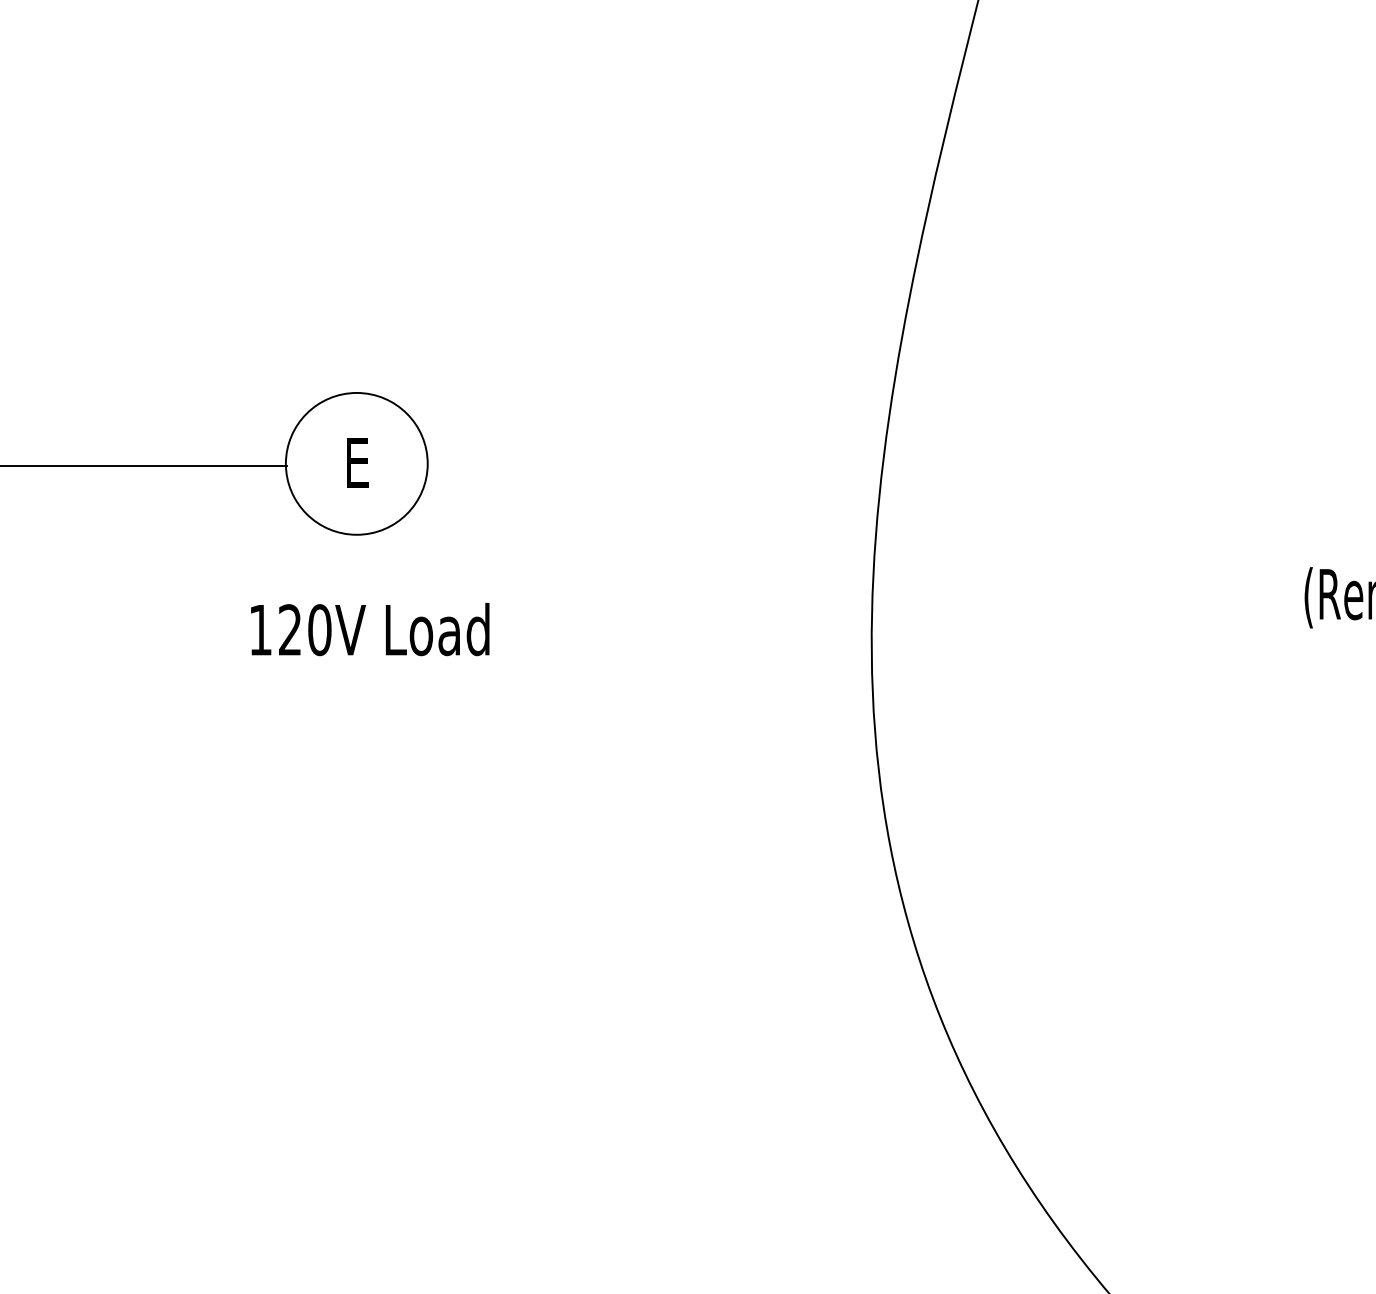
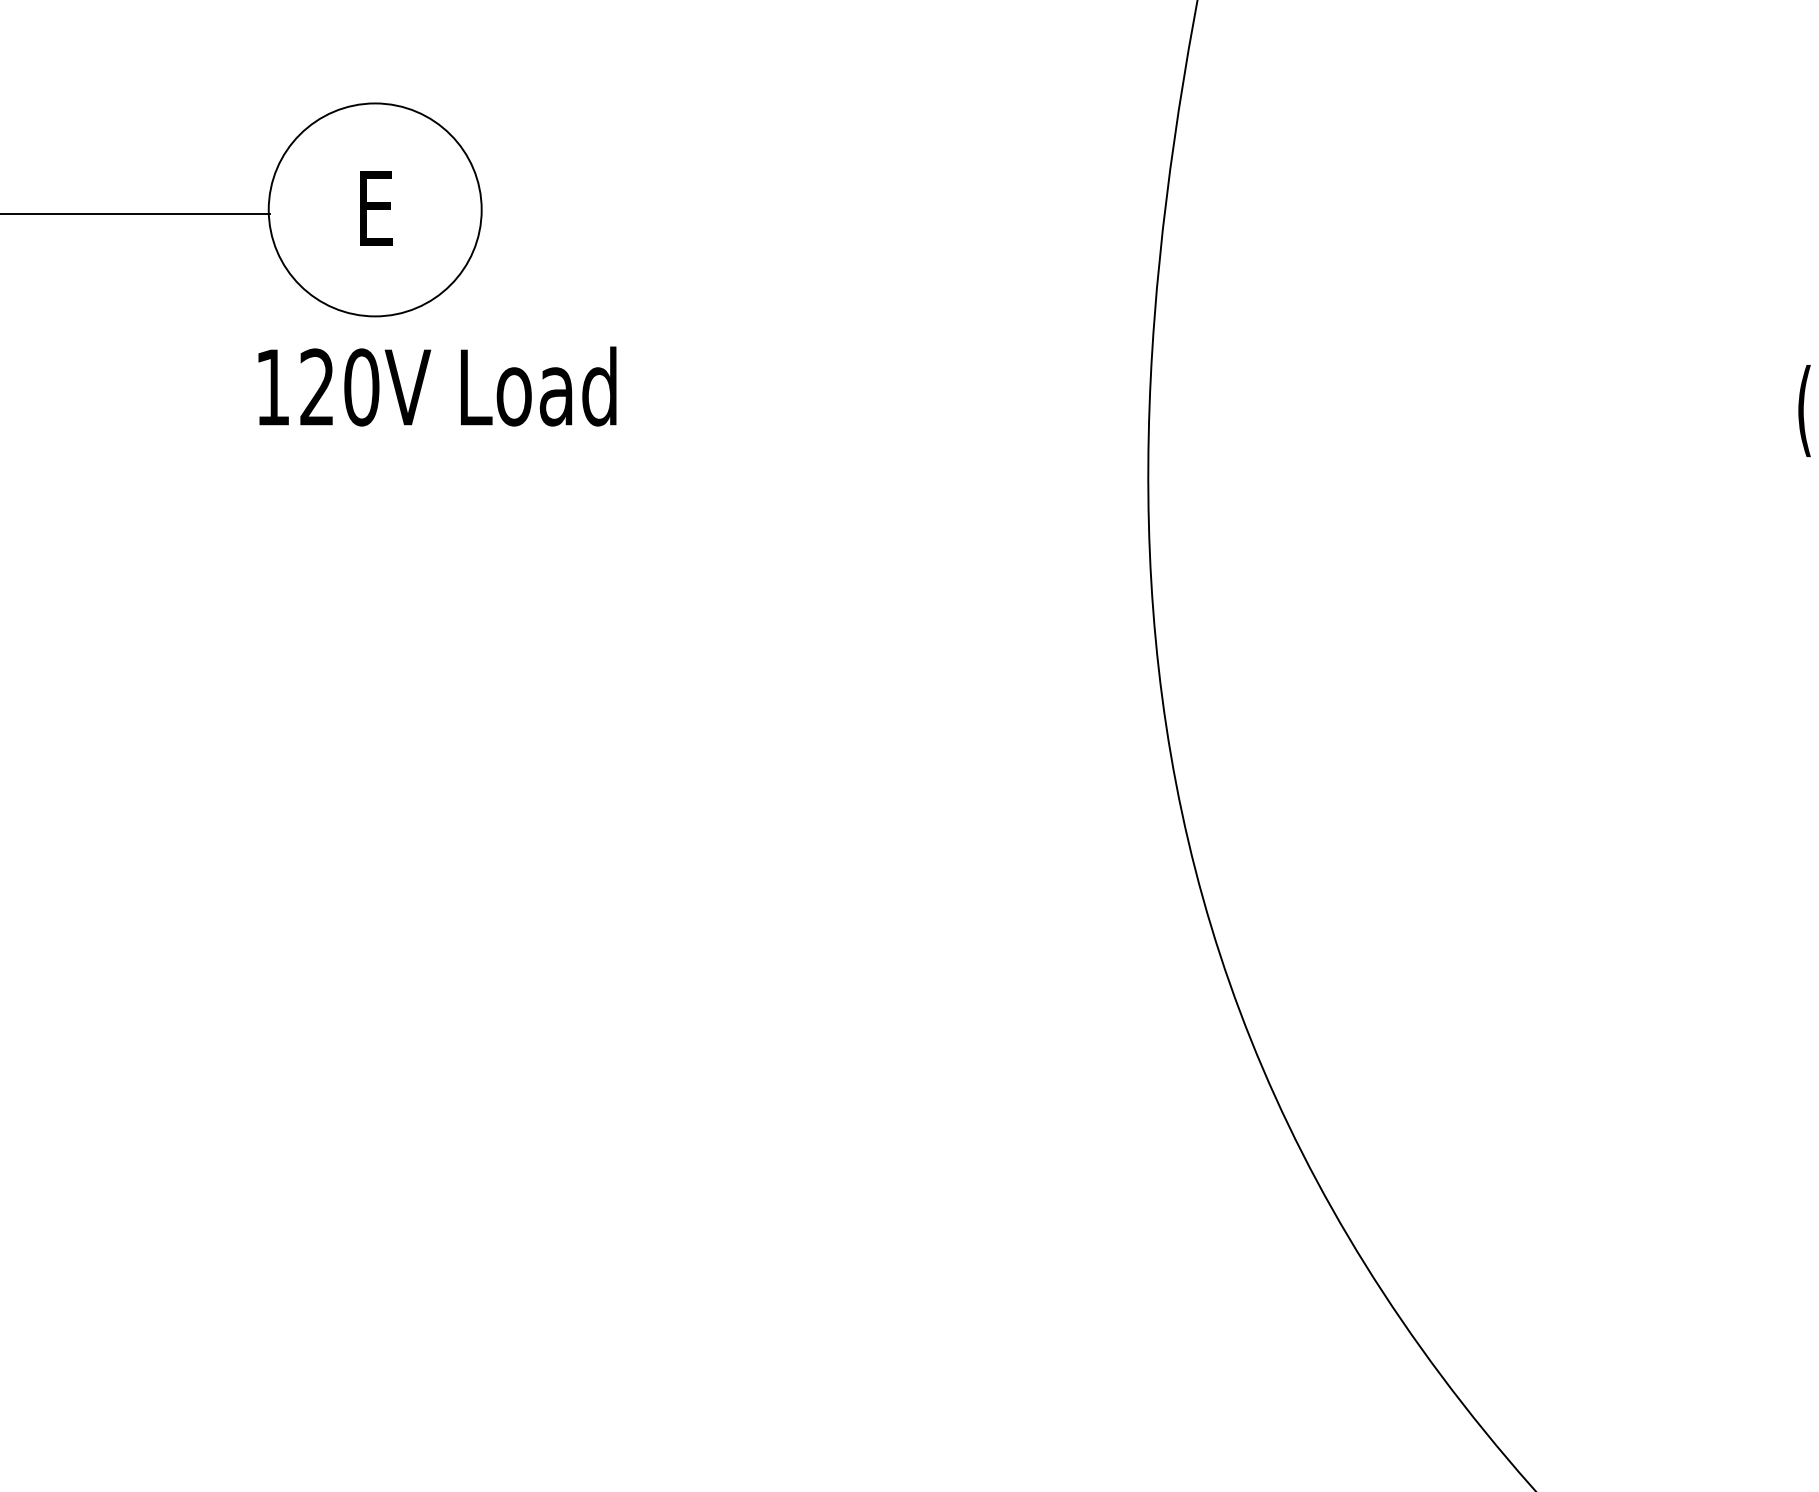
text: (370, 629) -> (437, 386), moved

